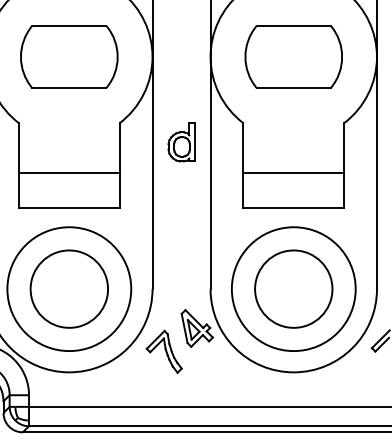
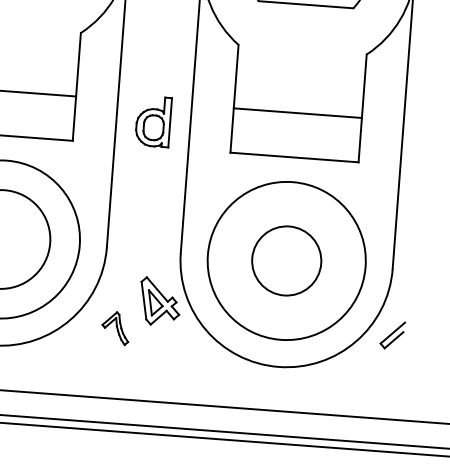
part: (181, 142) -> (153, 122), moved
circle: (293, 288) -> (286, 260), size x0.7
part: (163, 351) -> (114, 327), size x0.6

